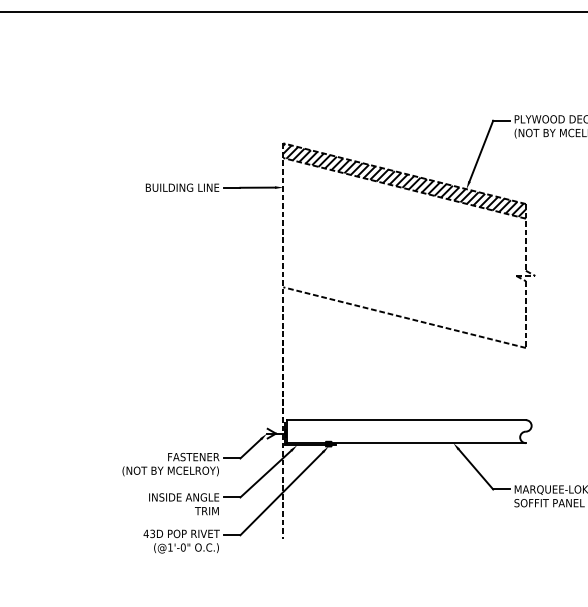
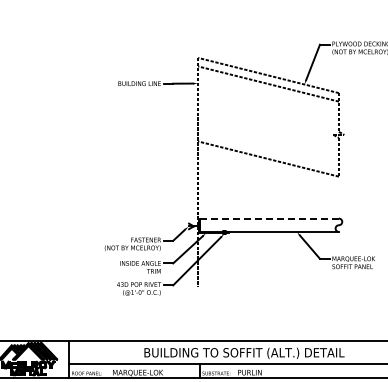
hatch: (404, 180) -> (268, 79), removed
line: (404, 420) -> (268, 218), solid -> dashed

